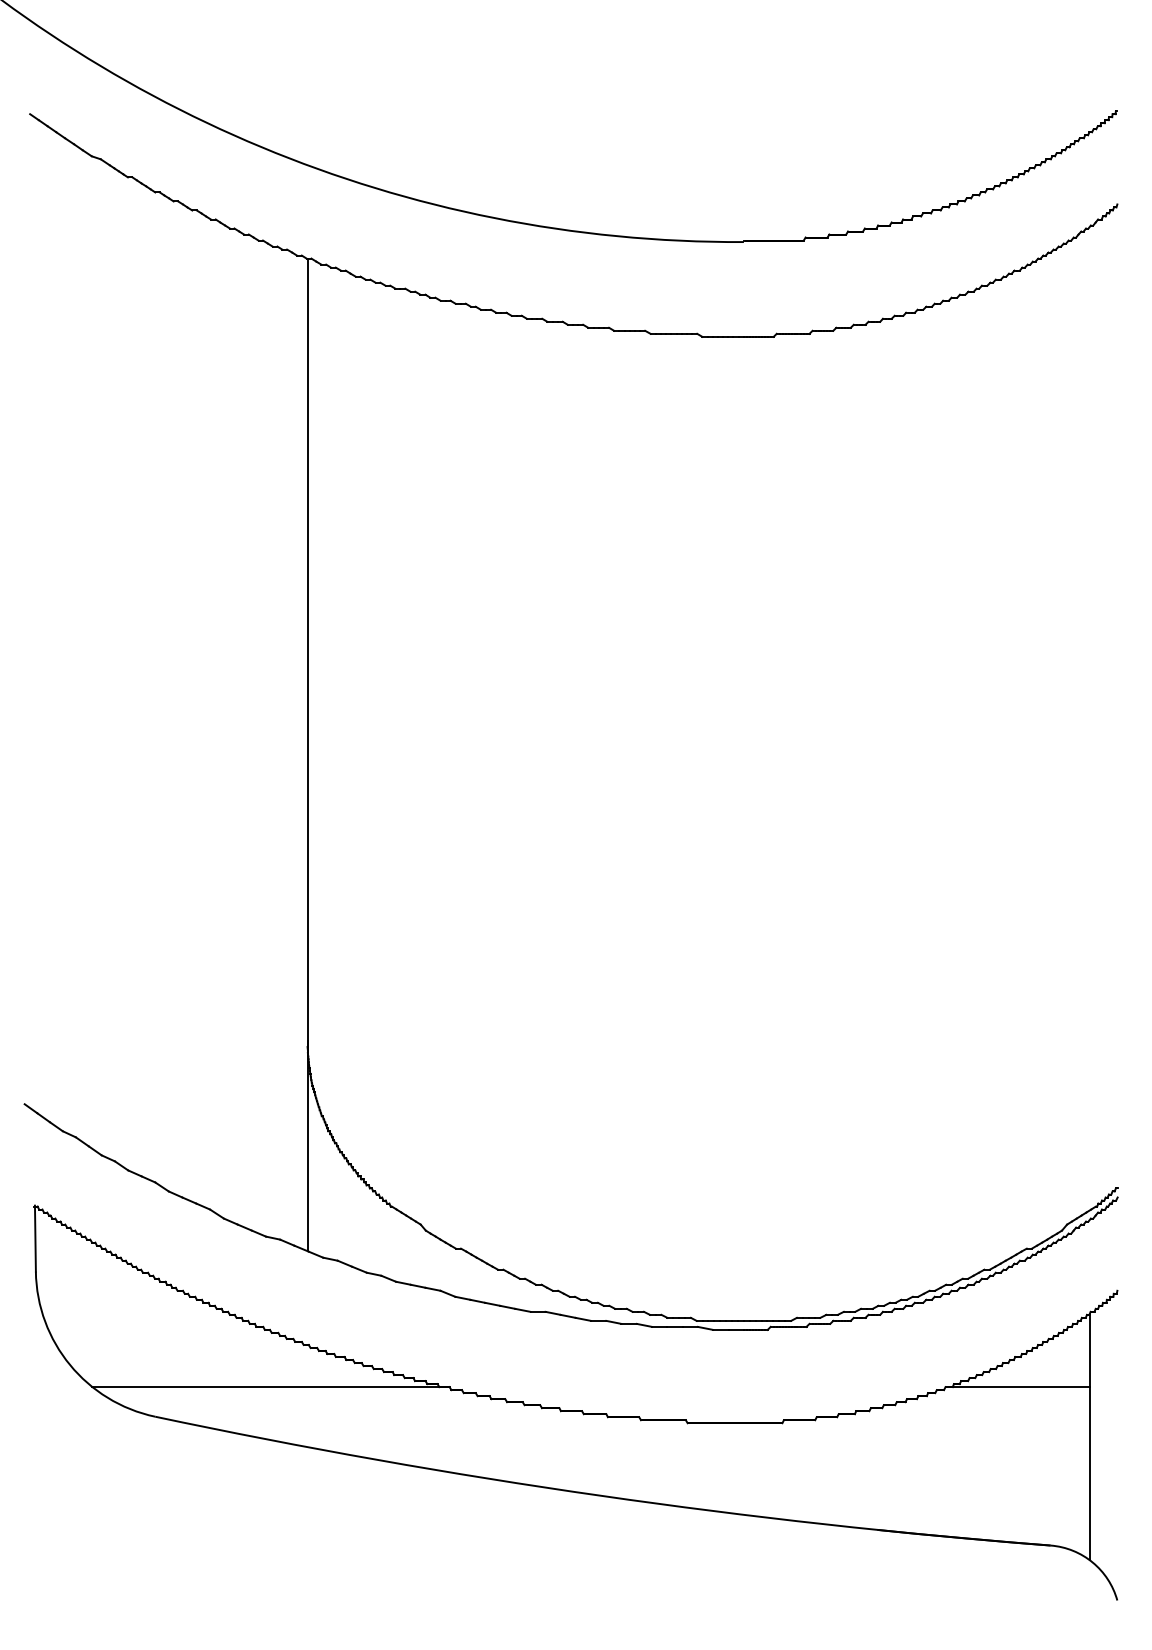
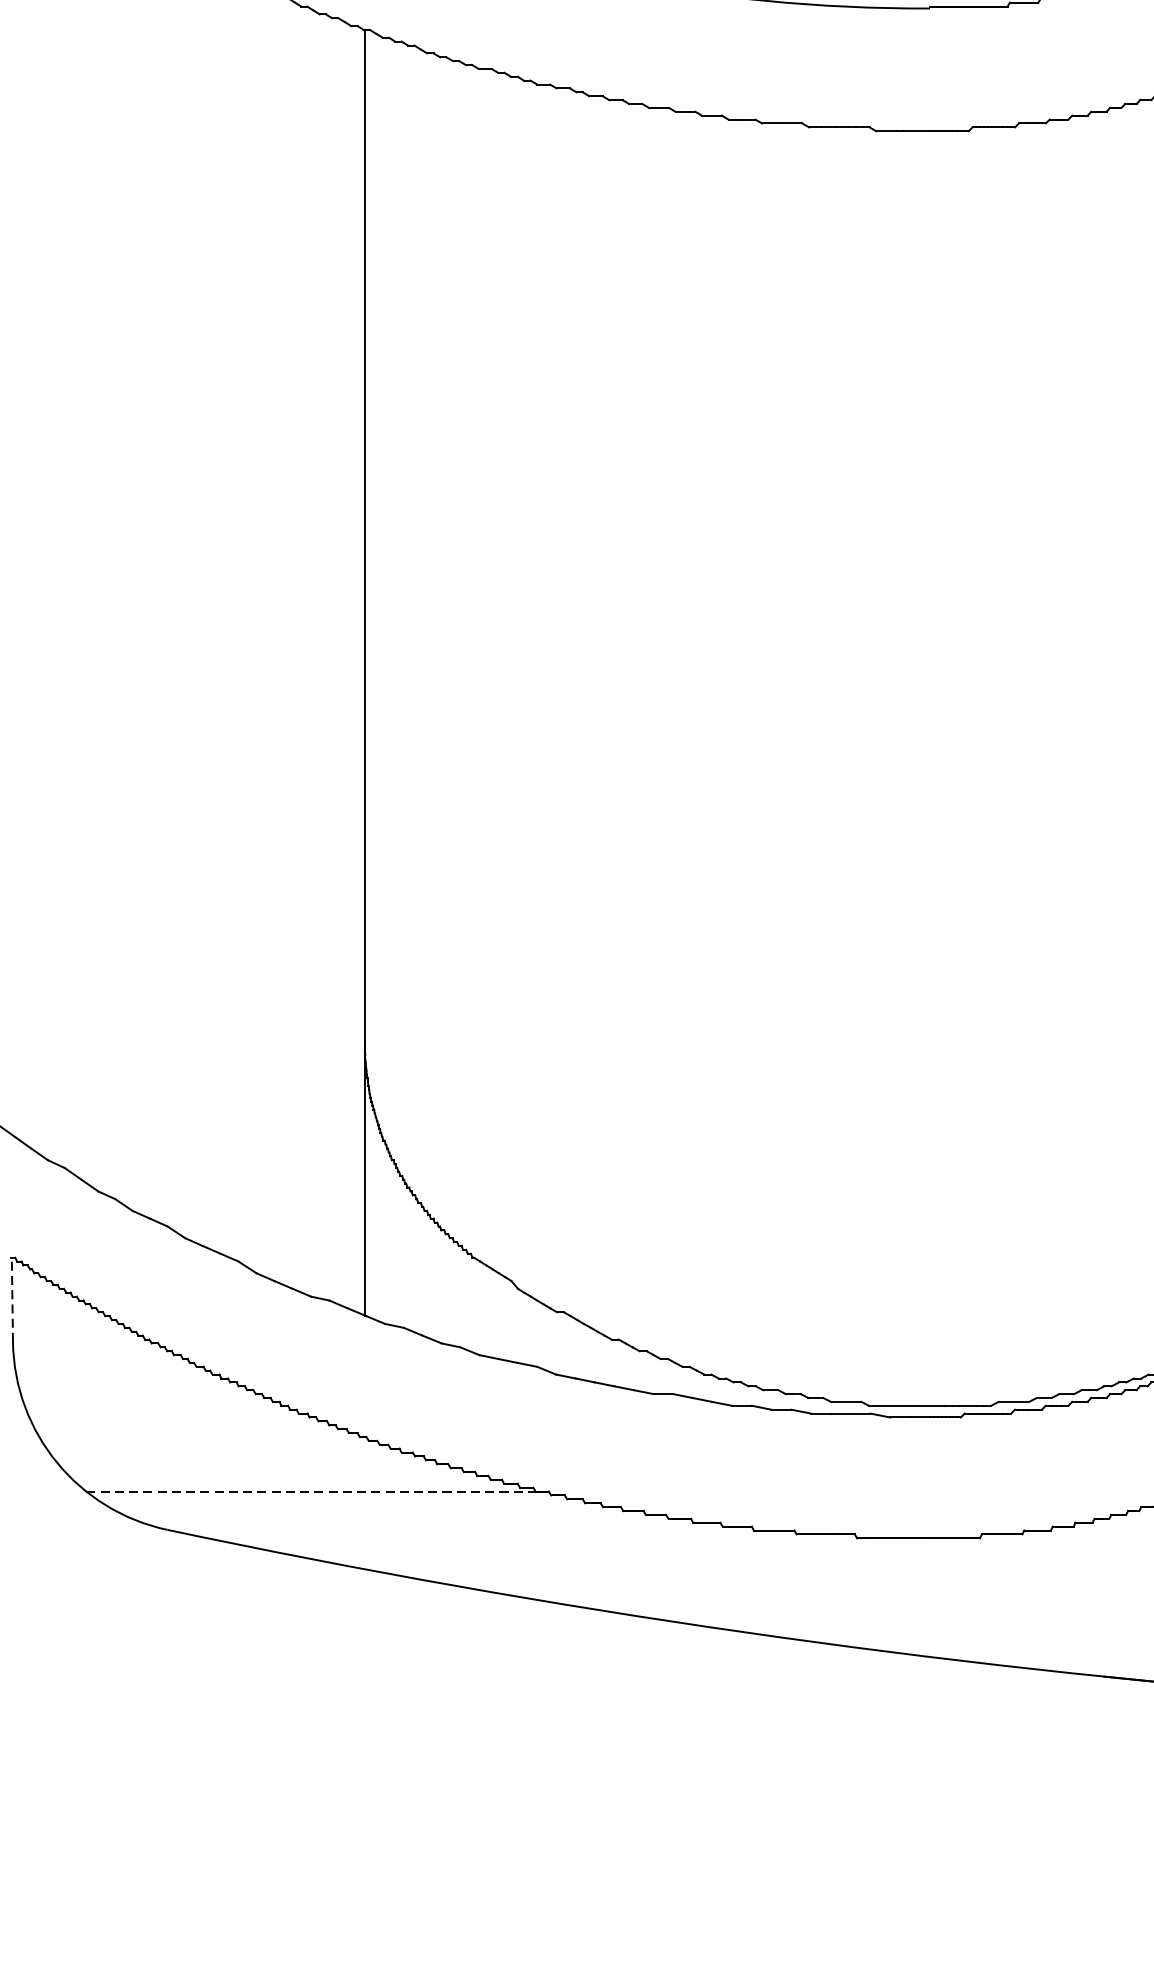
line: (35, 1238) -> (12, 1299), solid -> dashed
line: (268, 1387) -> (314, 1492), solid -> dashed

